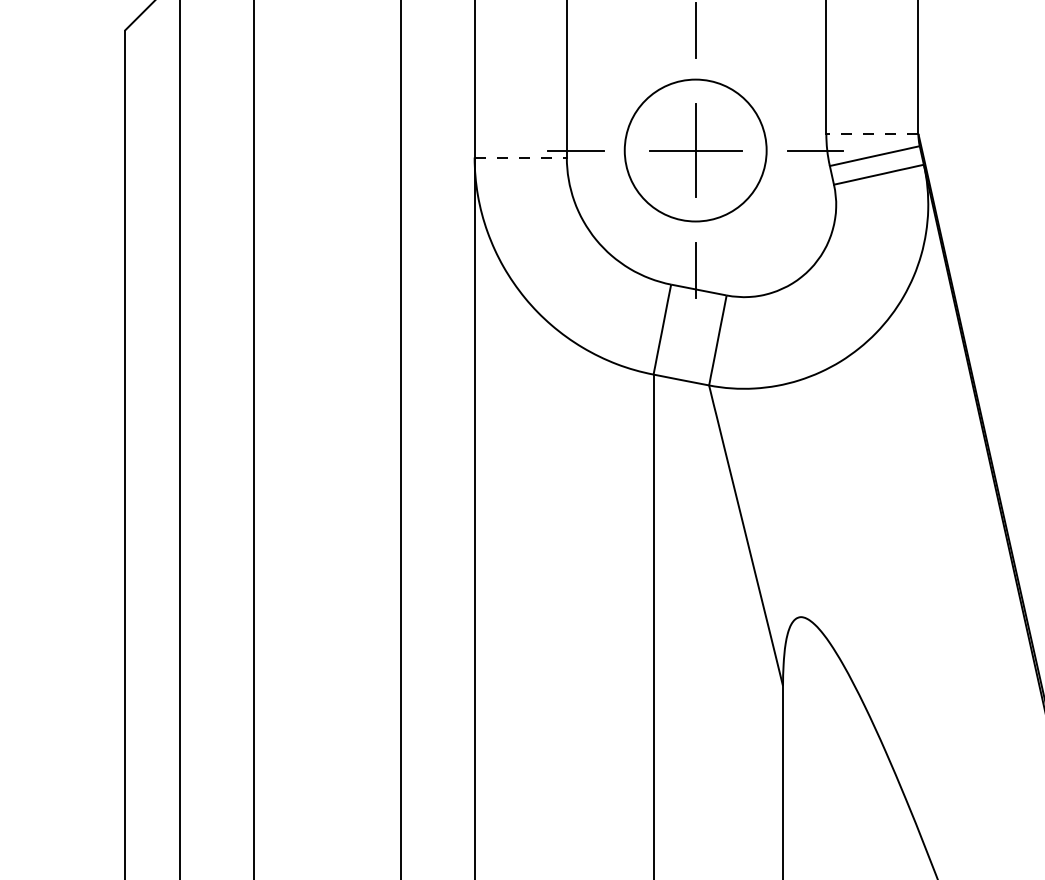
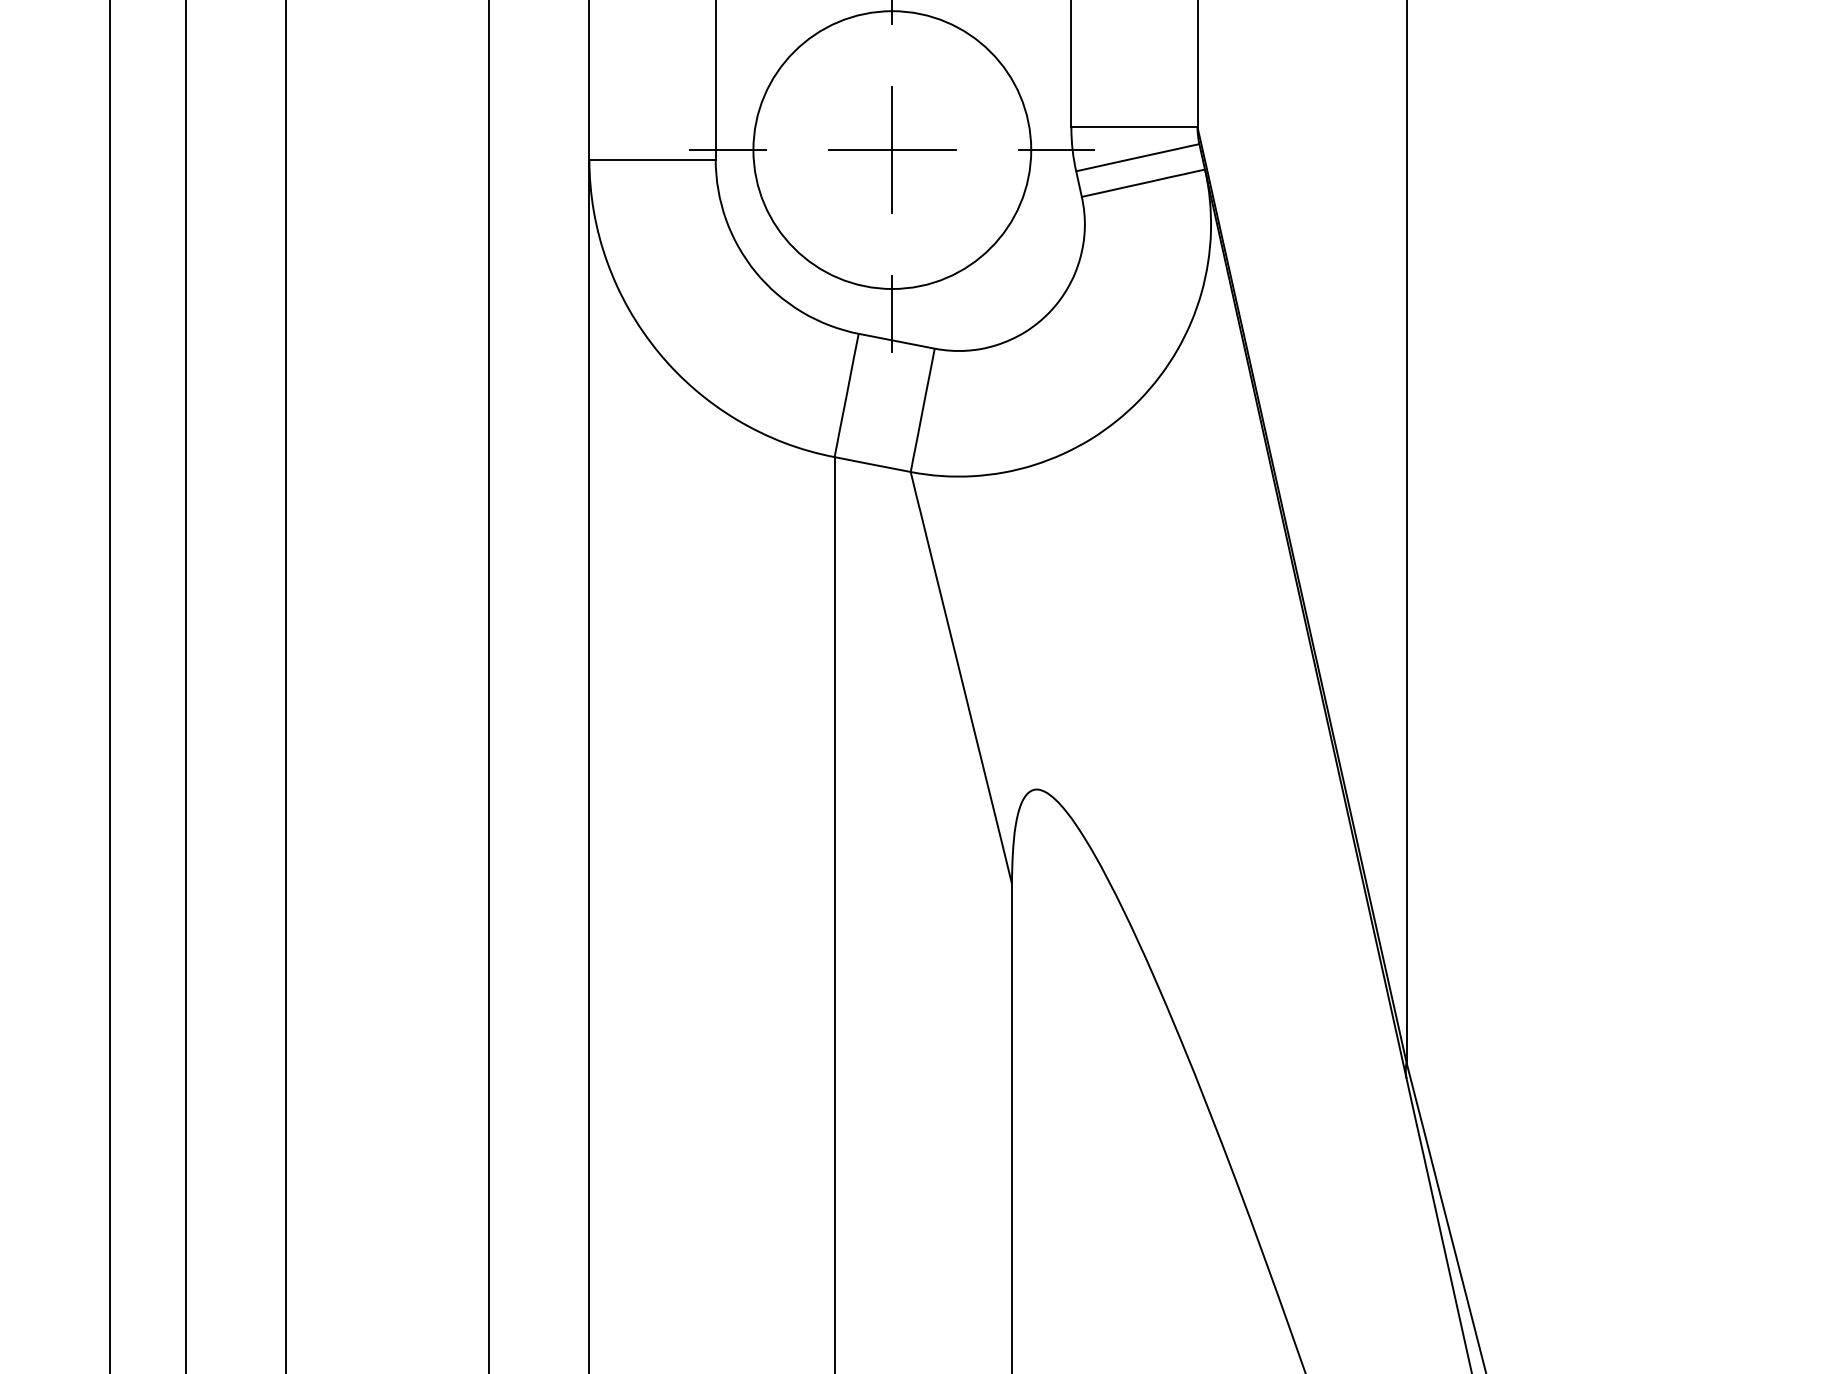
line: (871, 134) -> (1133, 127), dashed -> solid
circle: (695, 150) -> (892, 150), size x1.43
line: (521, 157) -> (653, 159), dashed -> solid

